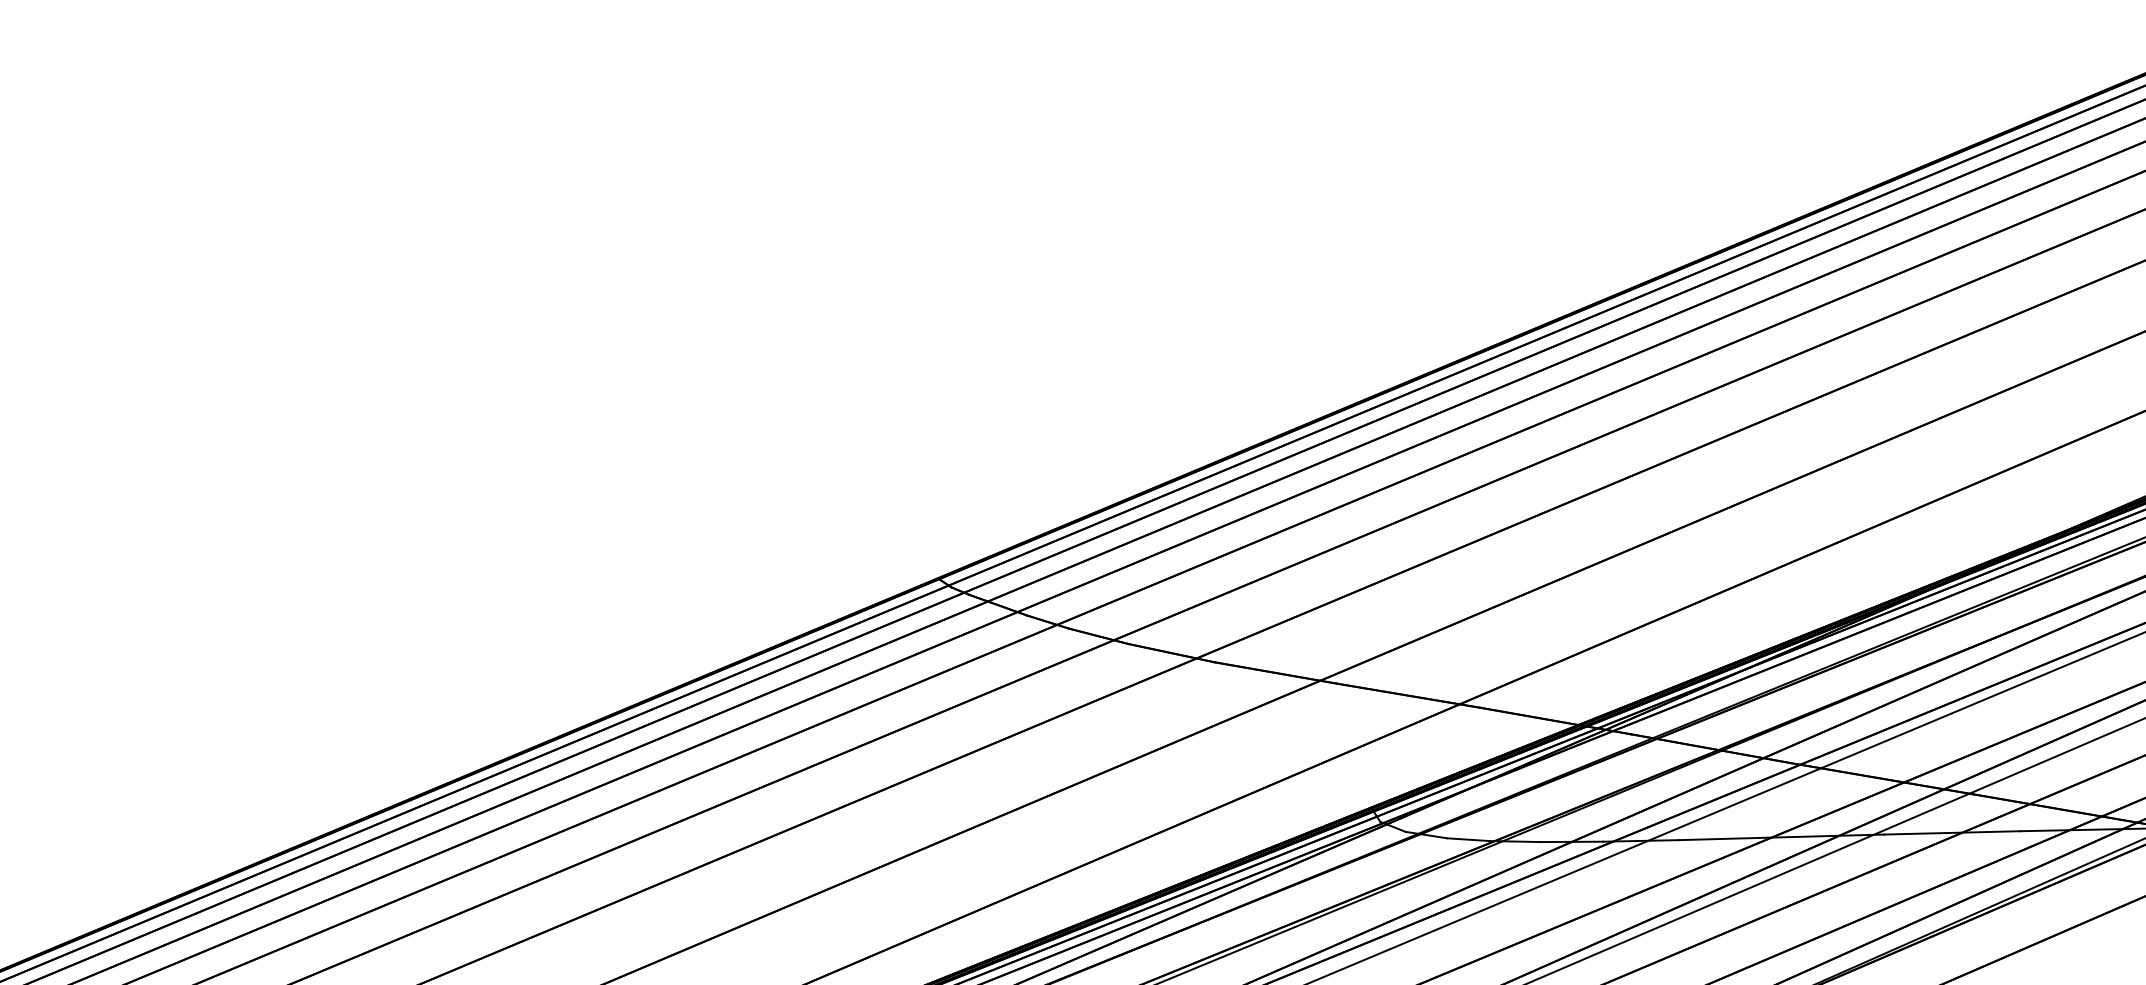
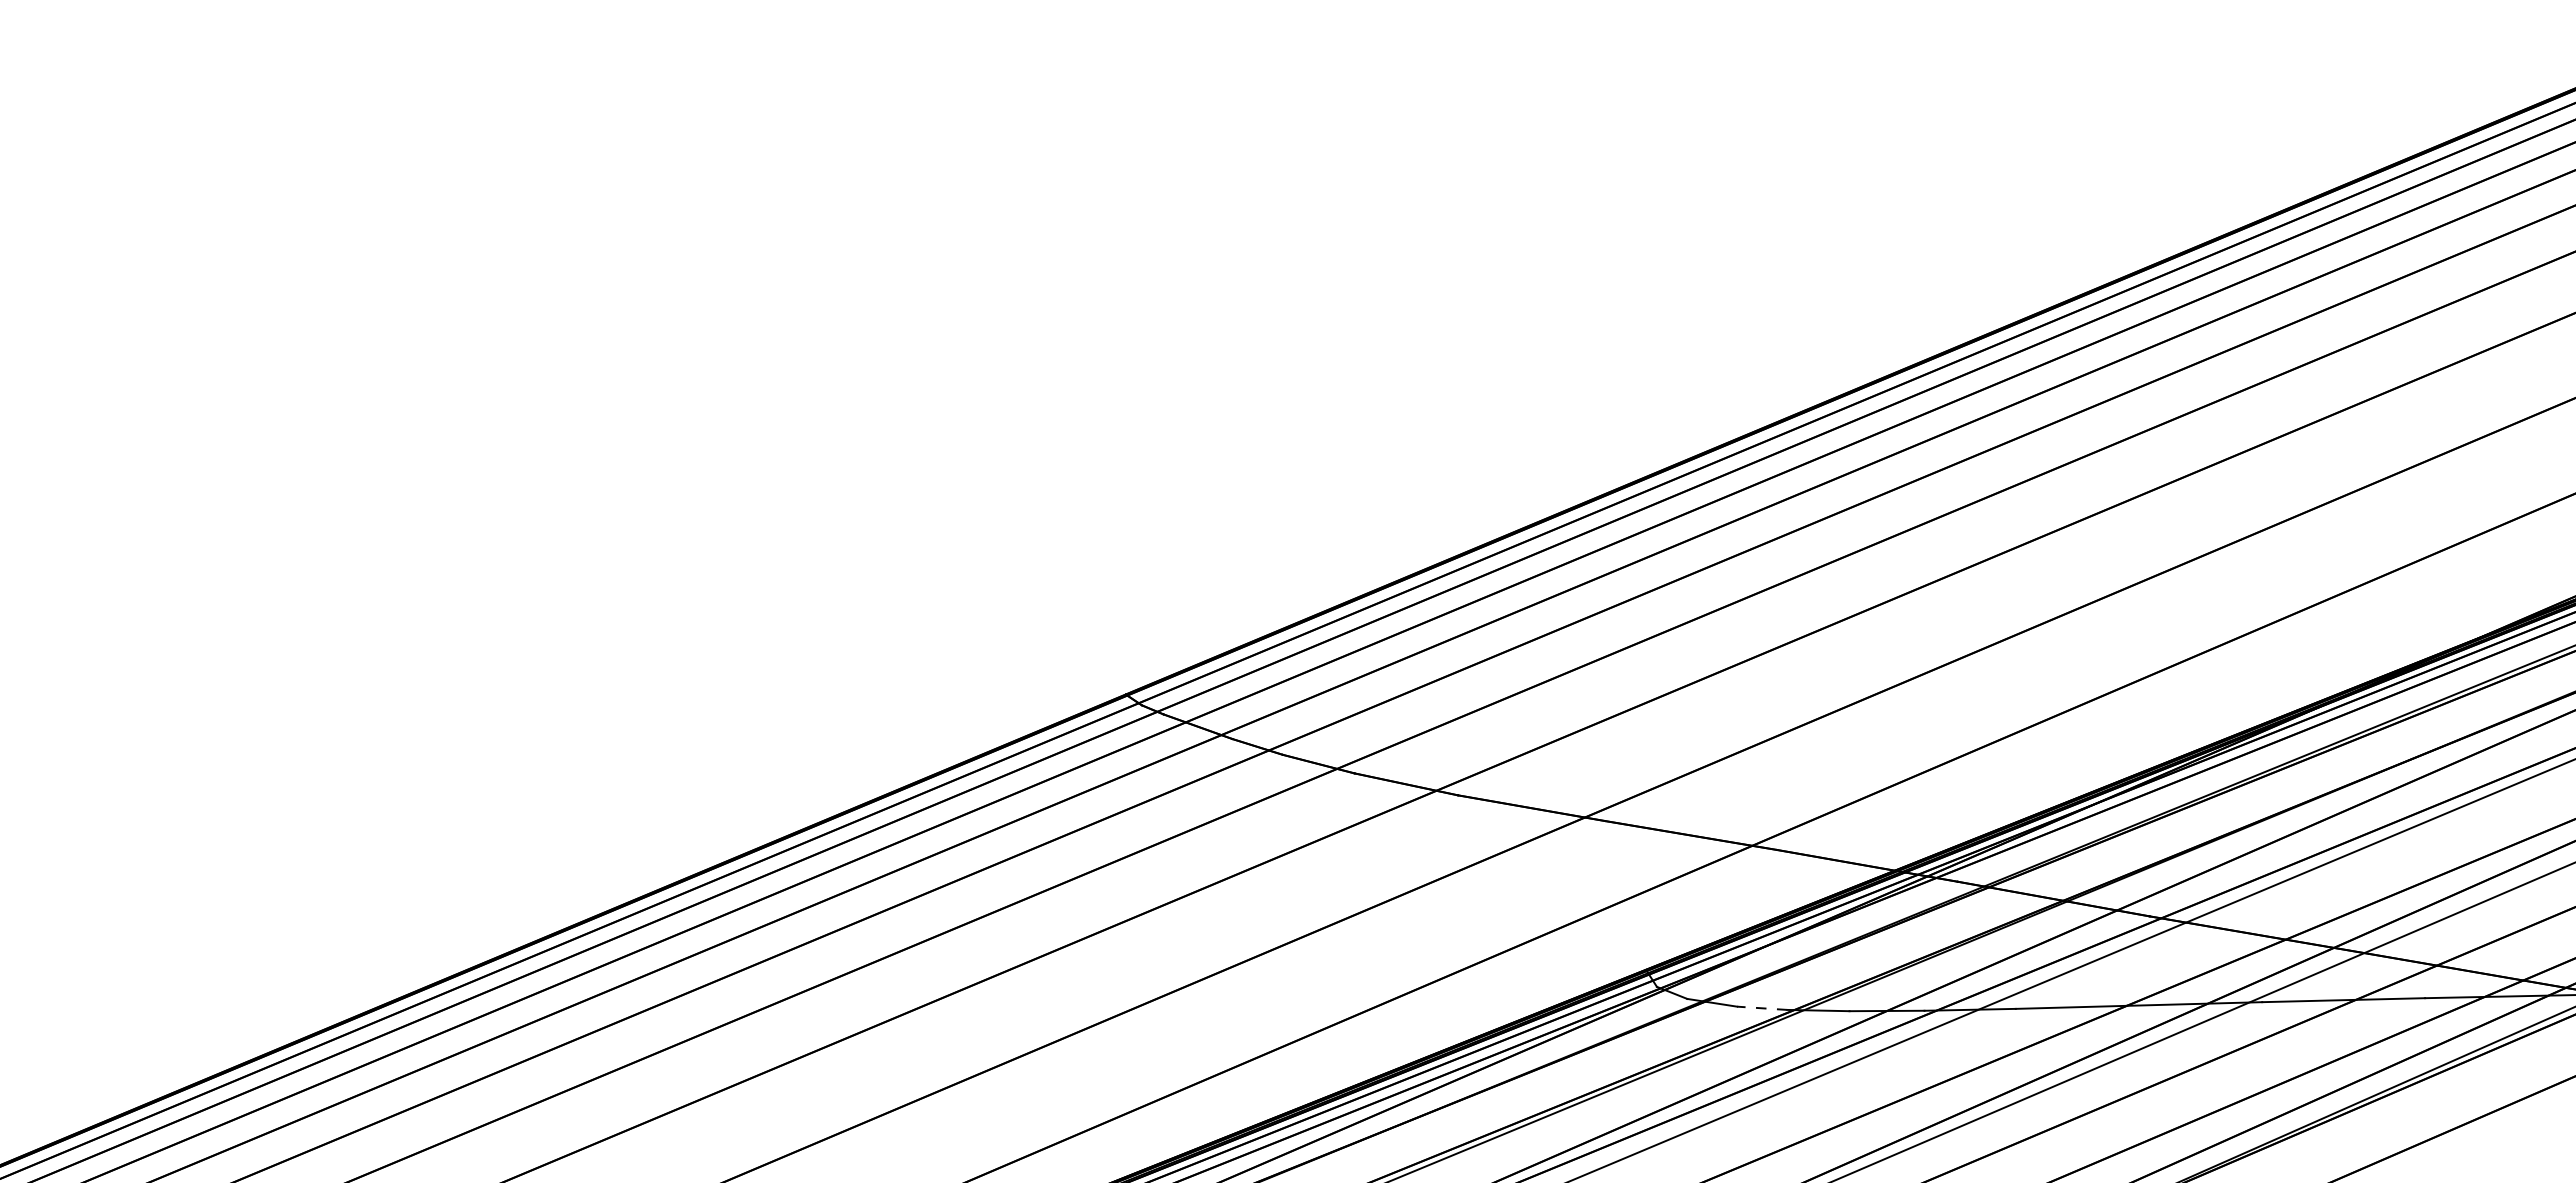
line: (1467, 839) -> (1761, 1008), solid -> dashed

